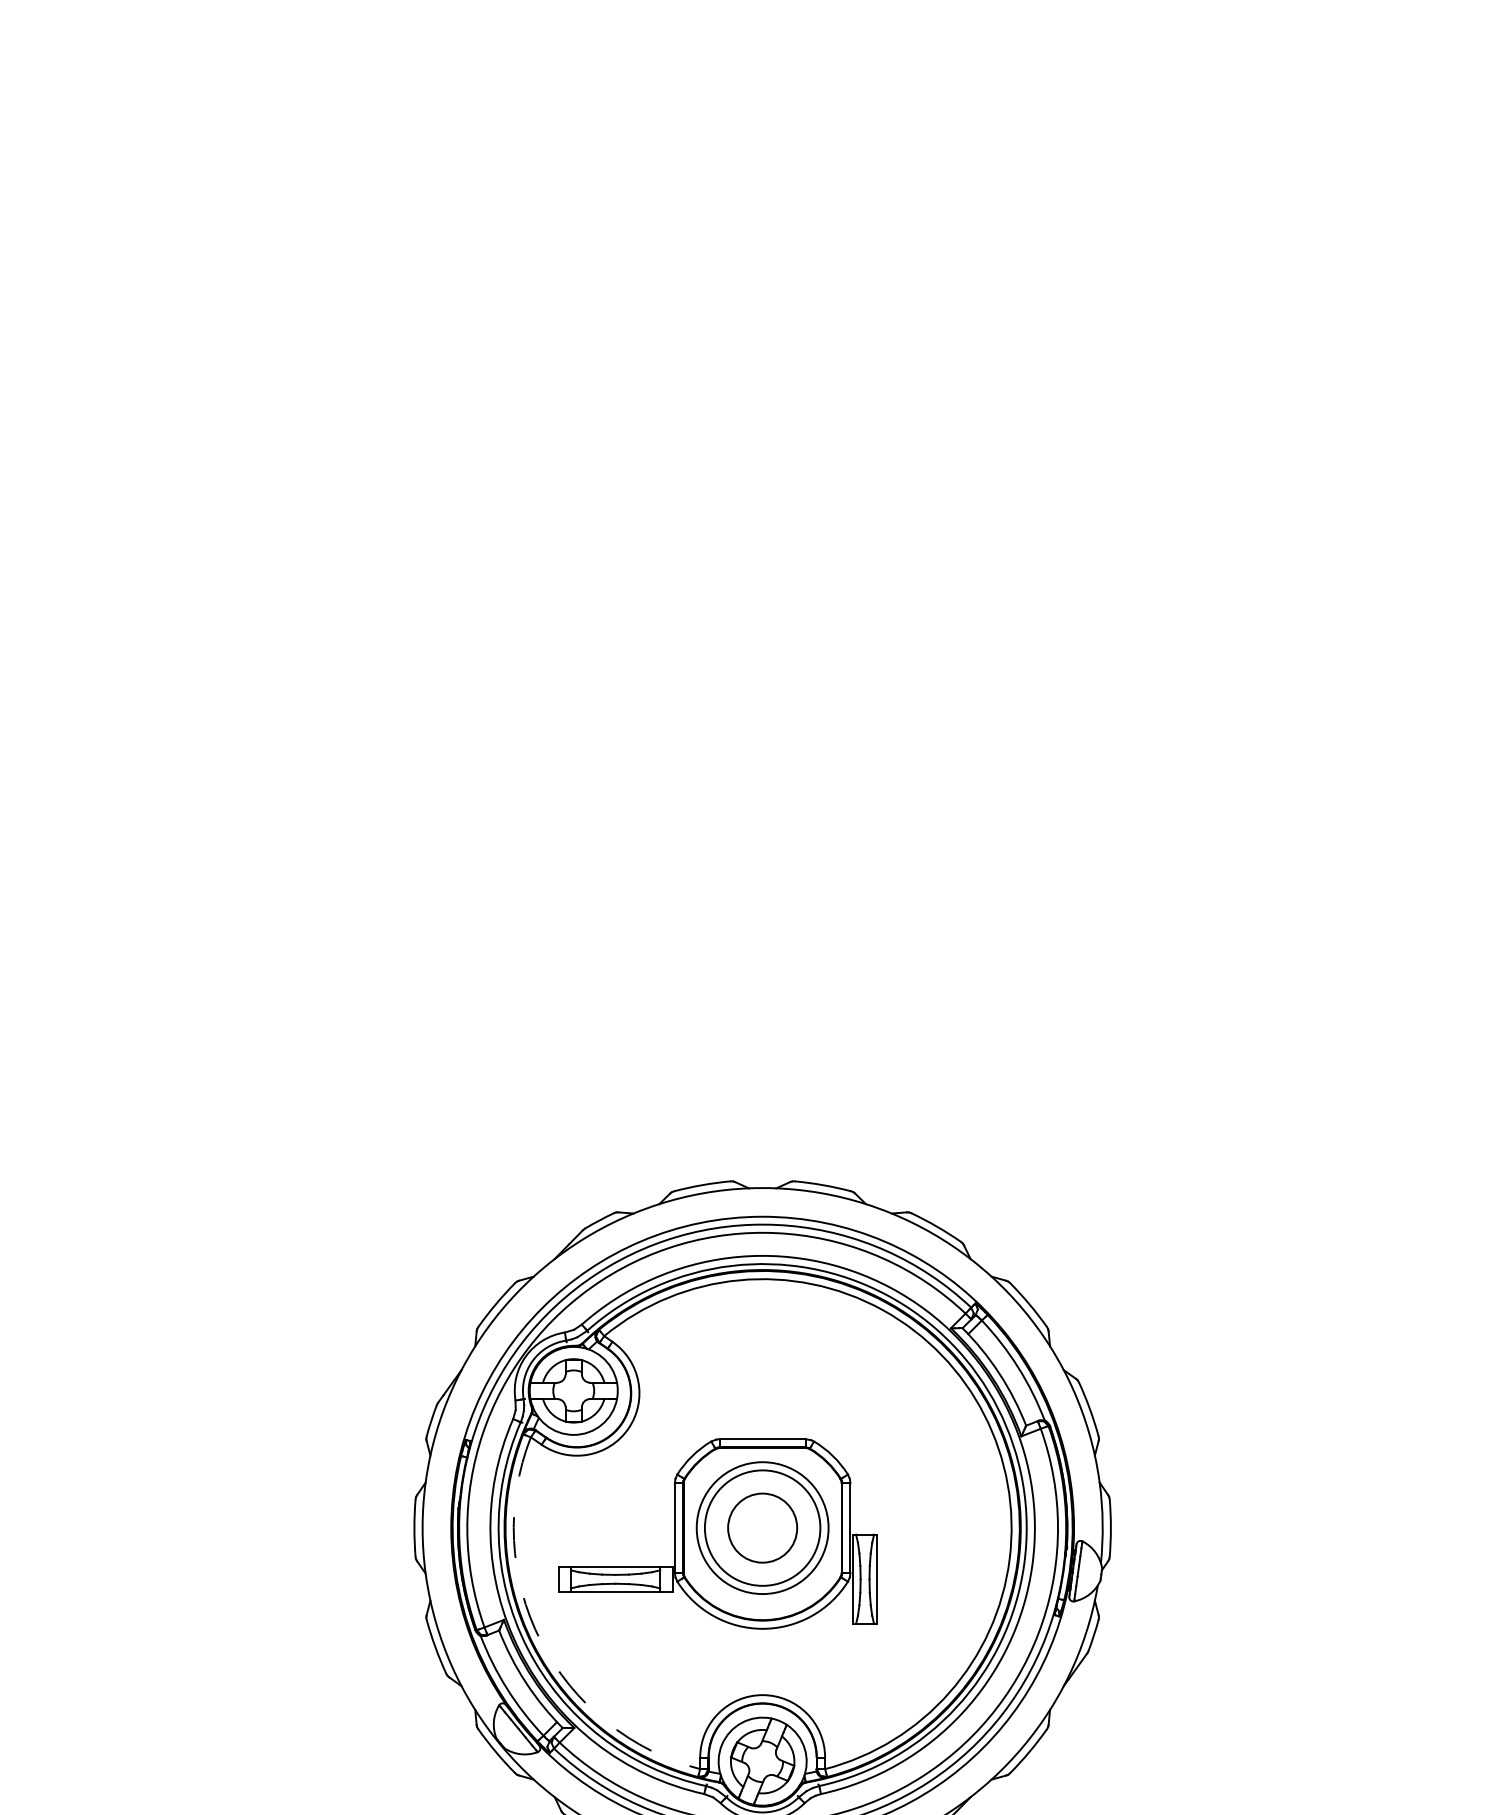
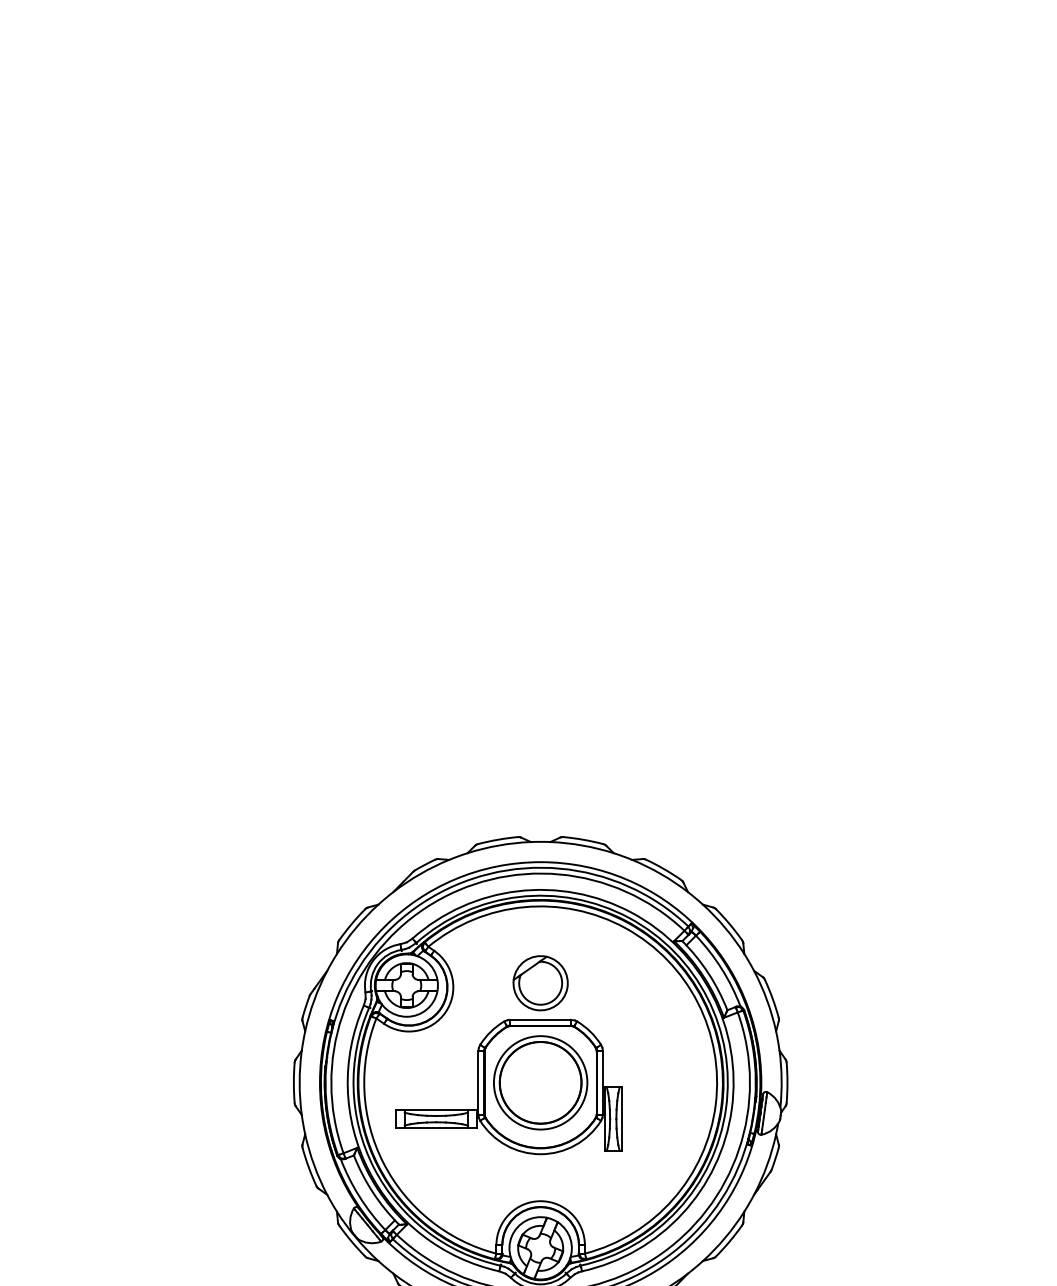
part: (762, 1387) -> (540, 983), added
circle: (762, 1527) -> (540, 1082), size x1.67
arc: (540, 1641) -> (383, 1163), dashed -> solid

